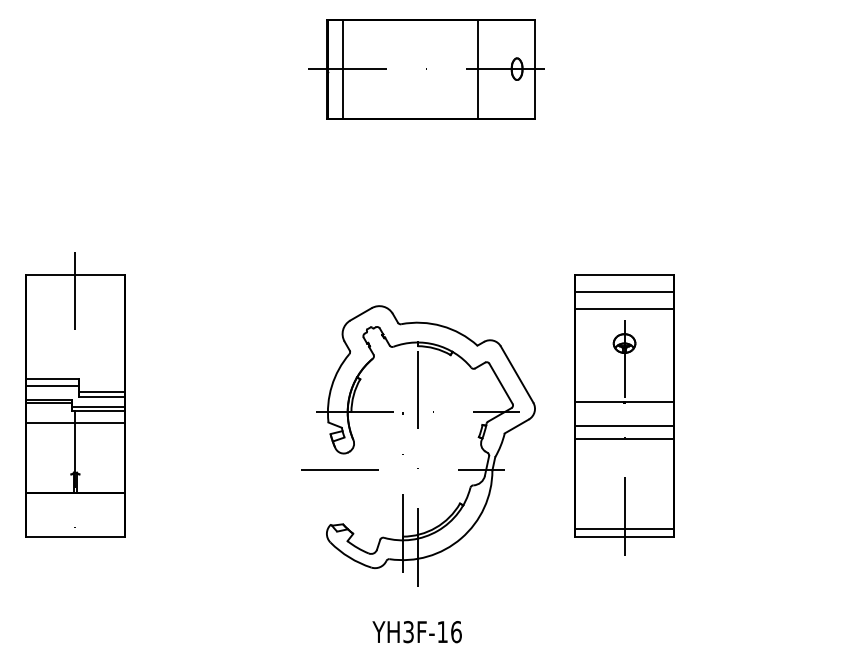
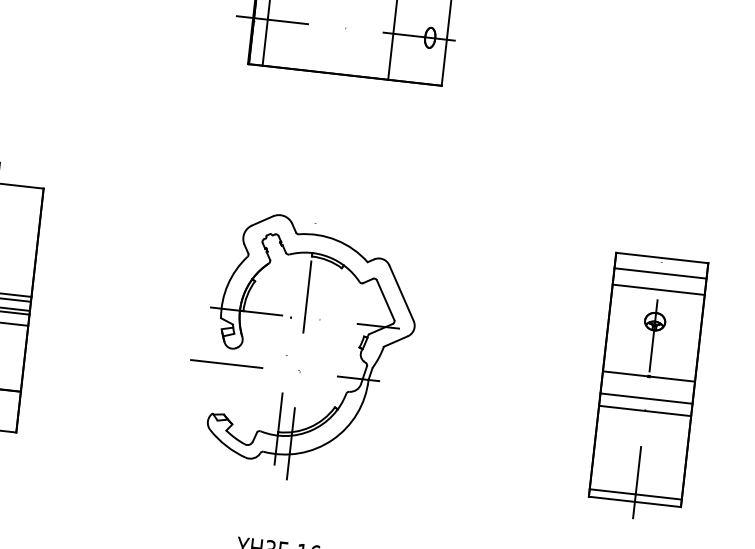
part: (624, 414) -> (647, 387), moved
part: (418, 428) -> (304, 333), moved

